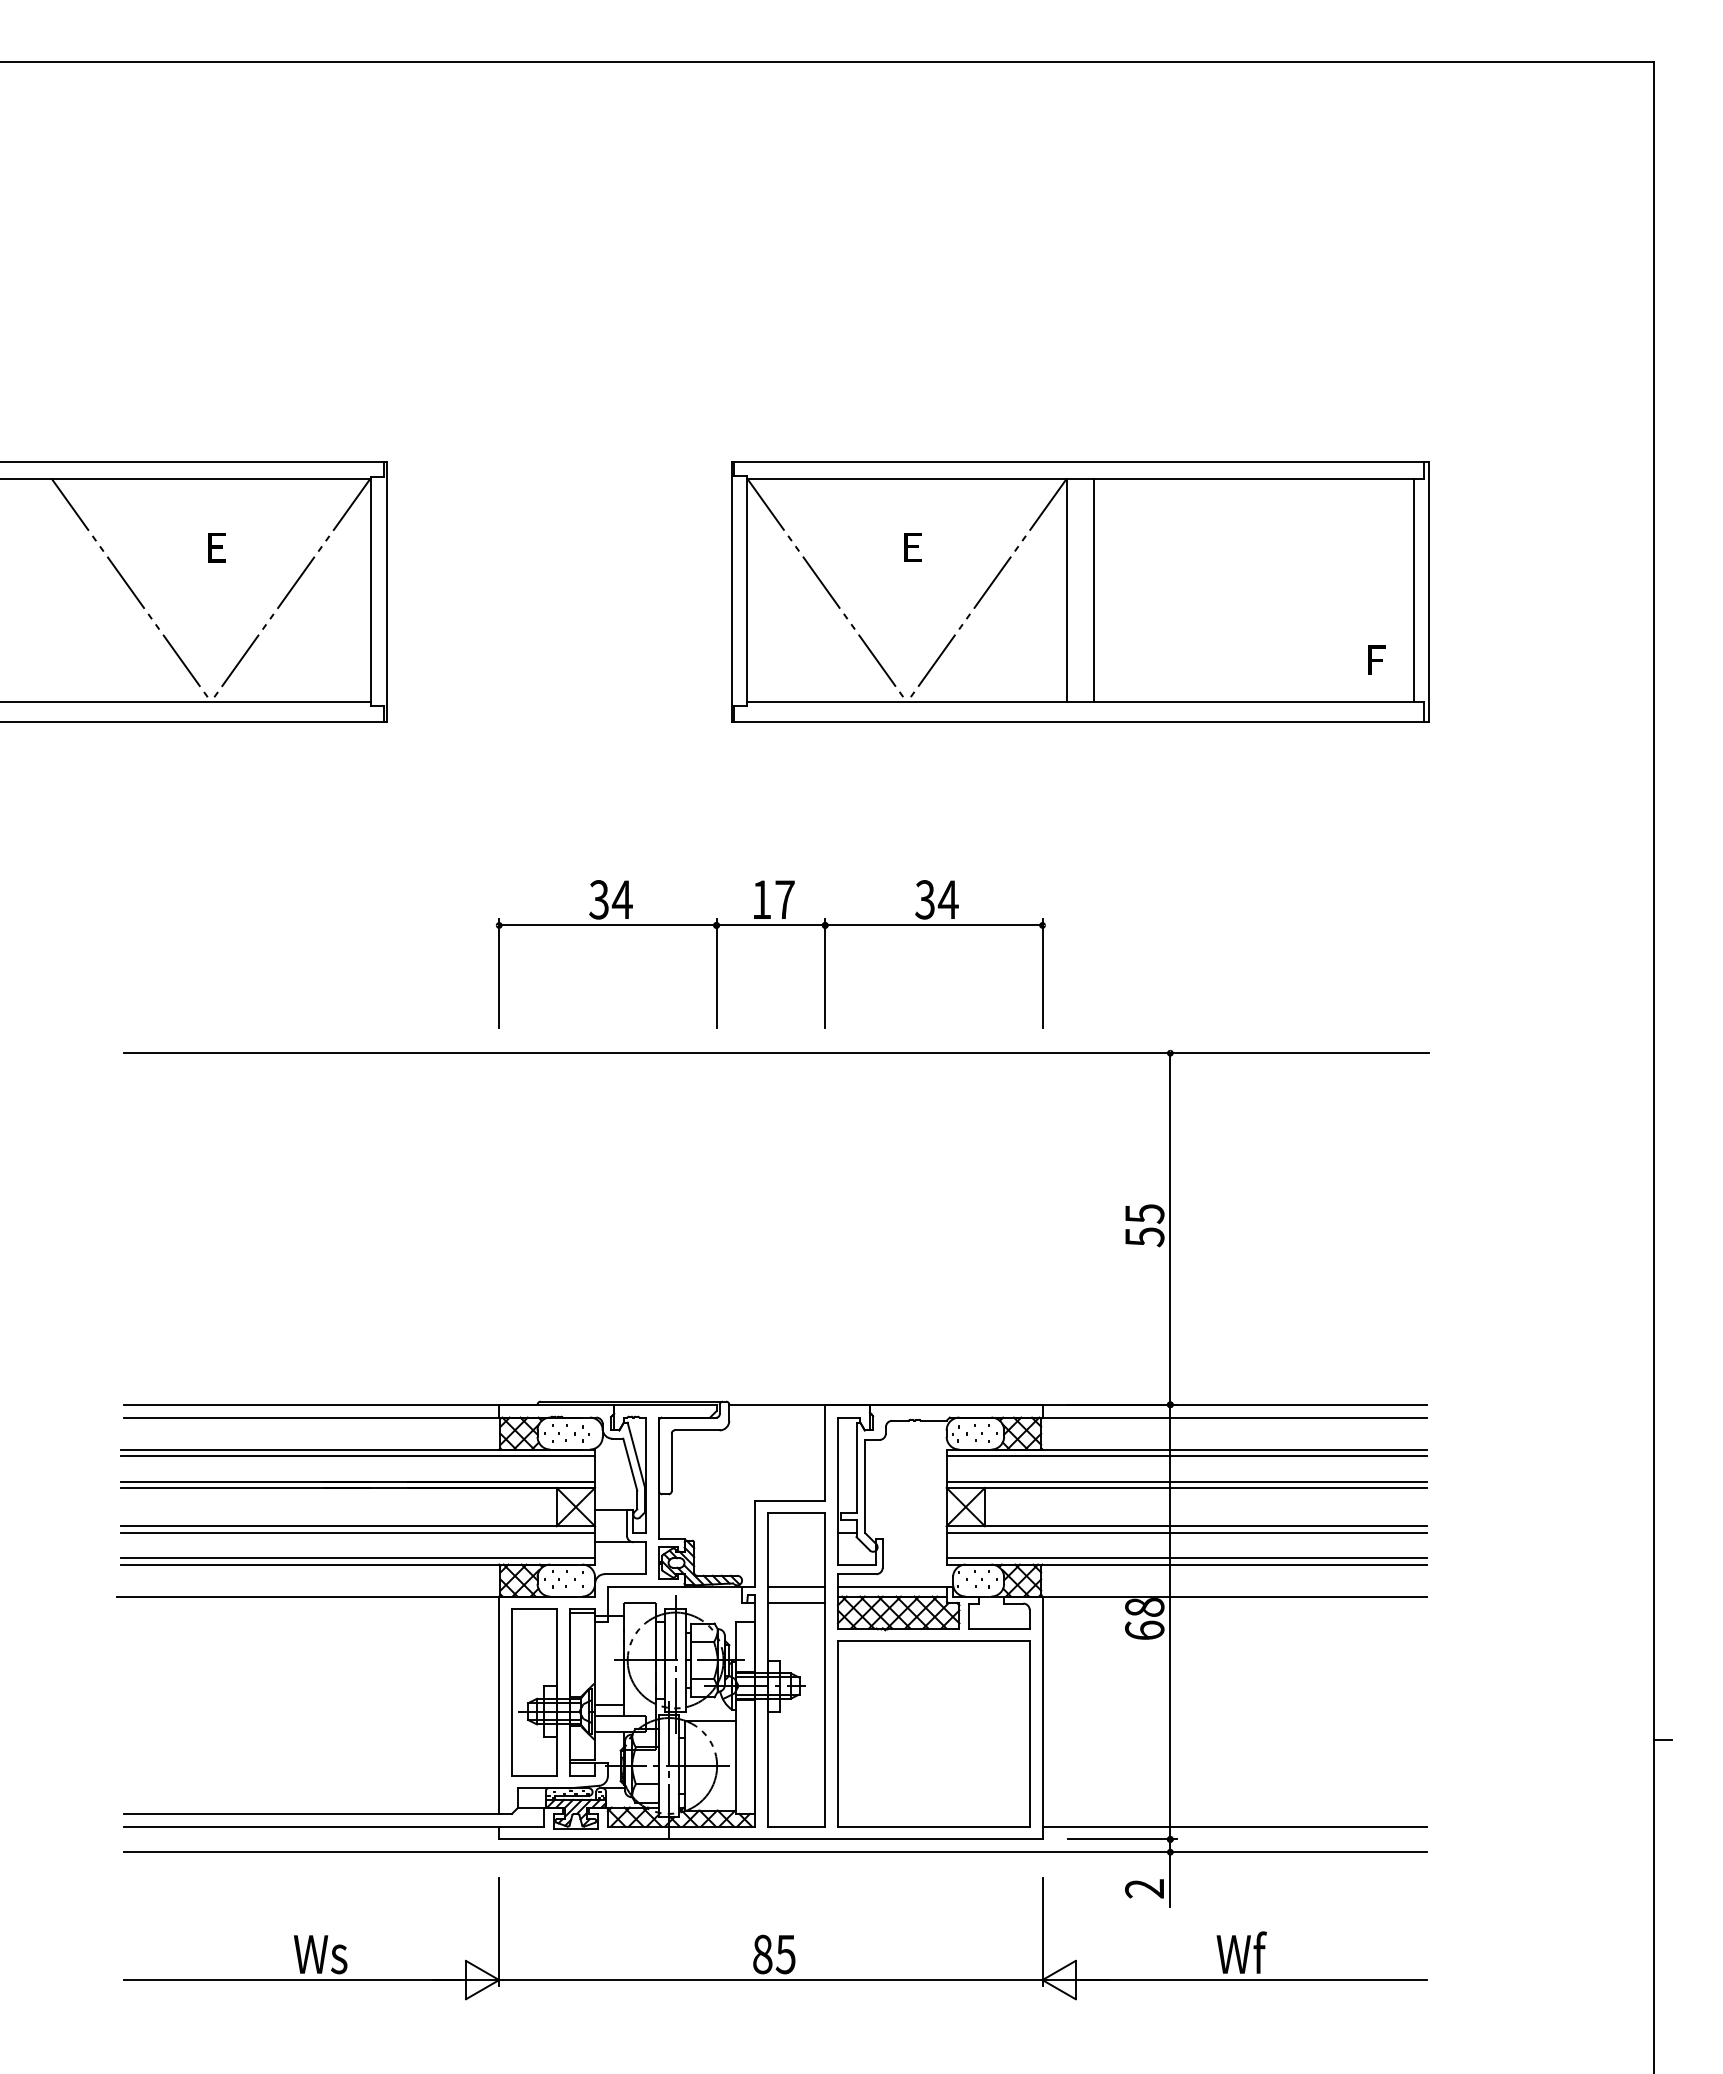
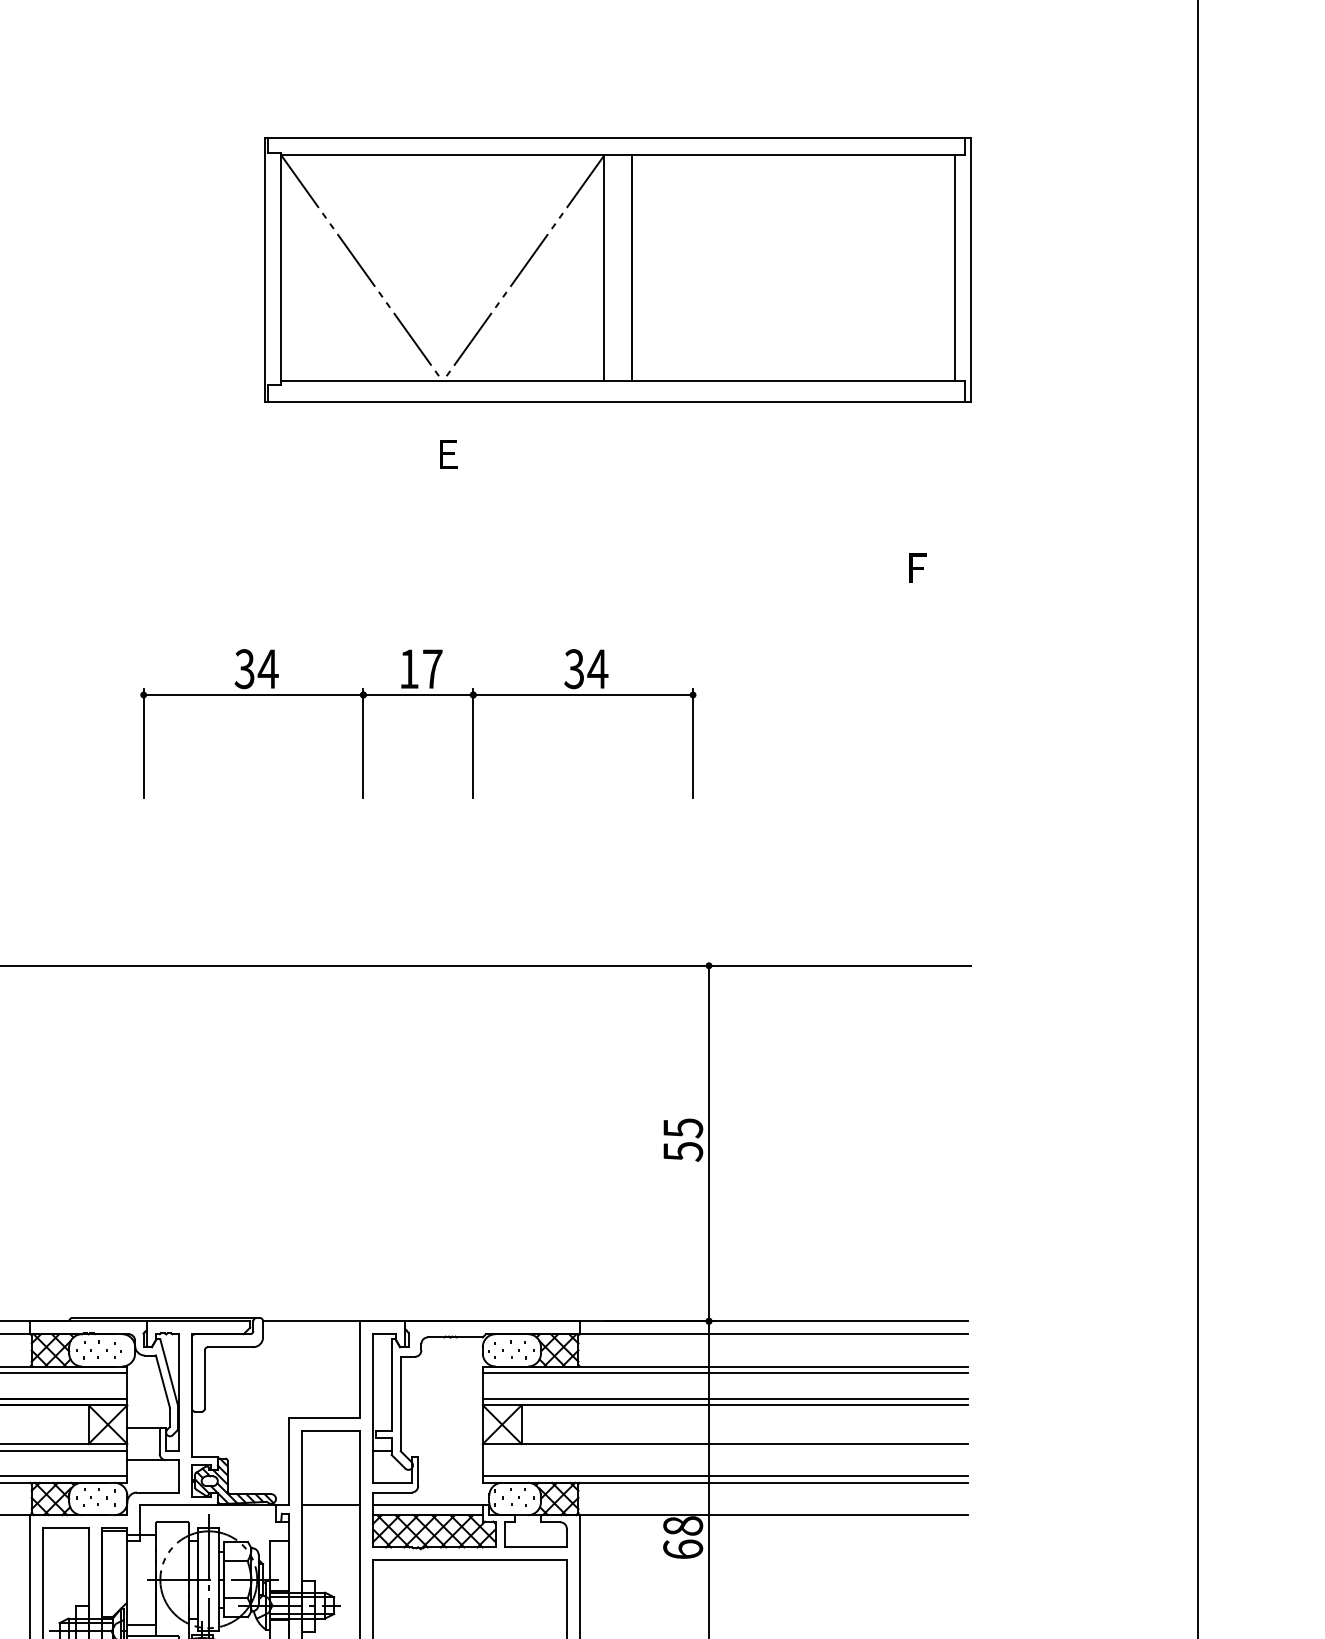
part: (1080, 591) -> (618, 269), moved
part: (770, 925) -> (417, 695), moved
line: (1186, 1532) -> (725, 1450), removed
line: (796, 1602) -> (331, 1521), removed

